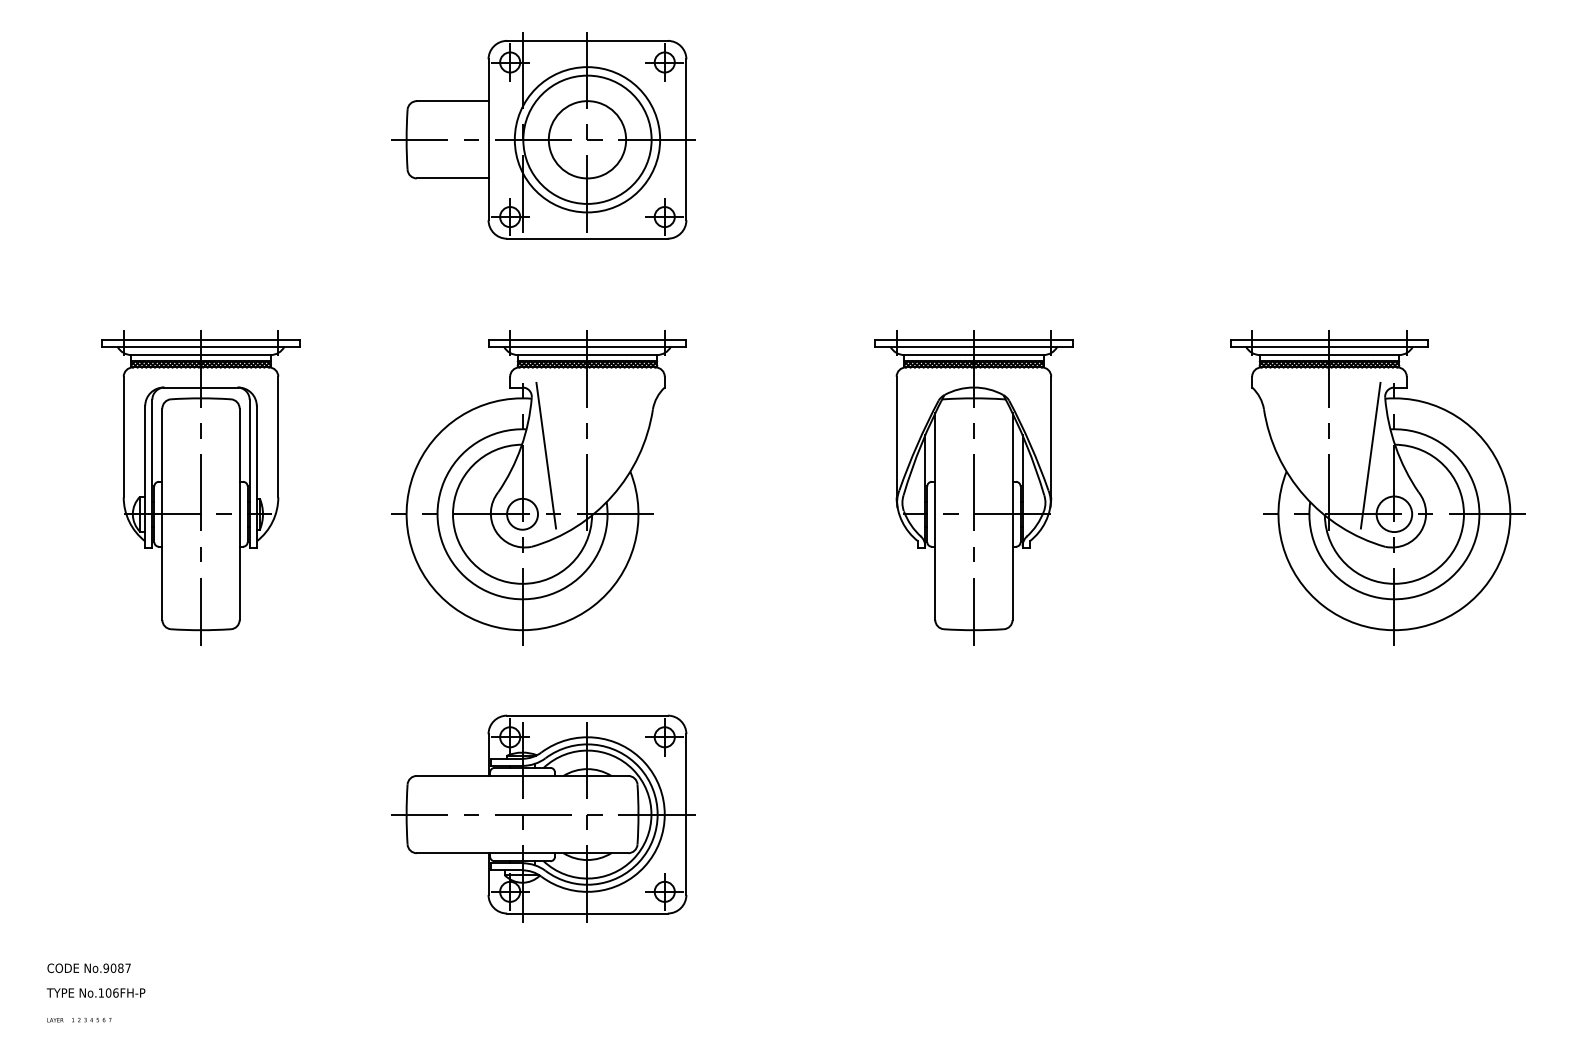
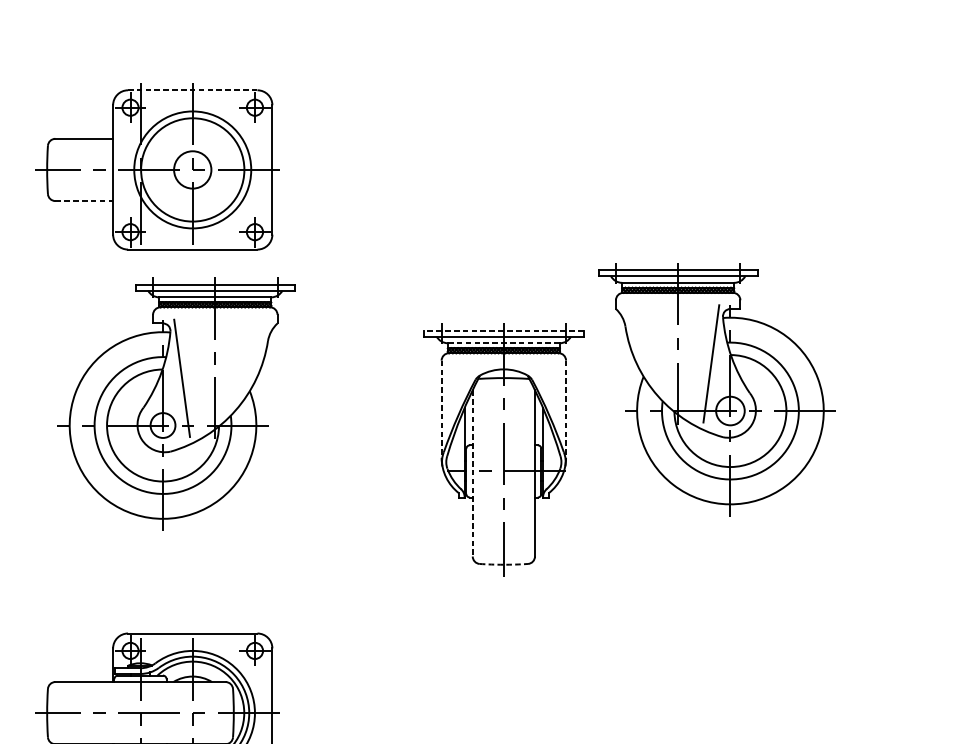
line: (586, 40) -> (191, 90), solid -> dashed
circle: (587, 139) -> (192, 169), size x0.6
line: (452, 178) -> (84, 201), solid -> dashed
line: (973, 339) -> (503, 330), solid -> dashed
line: (973, 355) -> (503, 343), solid -> dashed
line: (896, 437) -> (441, 409), solid -> dashed
line: (1051, 437) -> (566, 409), solid -> dashed
part: (538, 487) -> (175, 403), moved
part: (1377, 487) -> (716, 389), moved
line: (935, 517) -> (472, 474), solid -> dashed
arc: (973, 630) -> (503, 564), solid -> dashed

